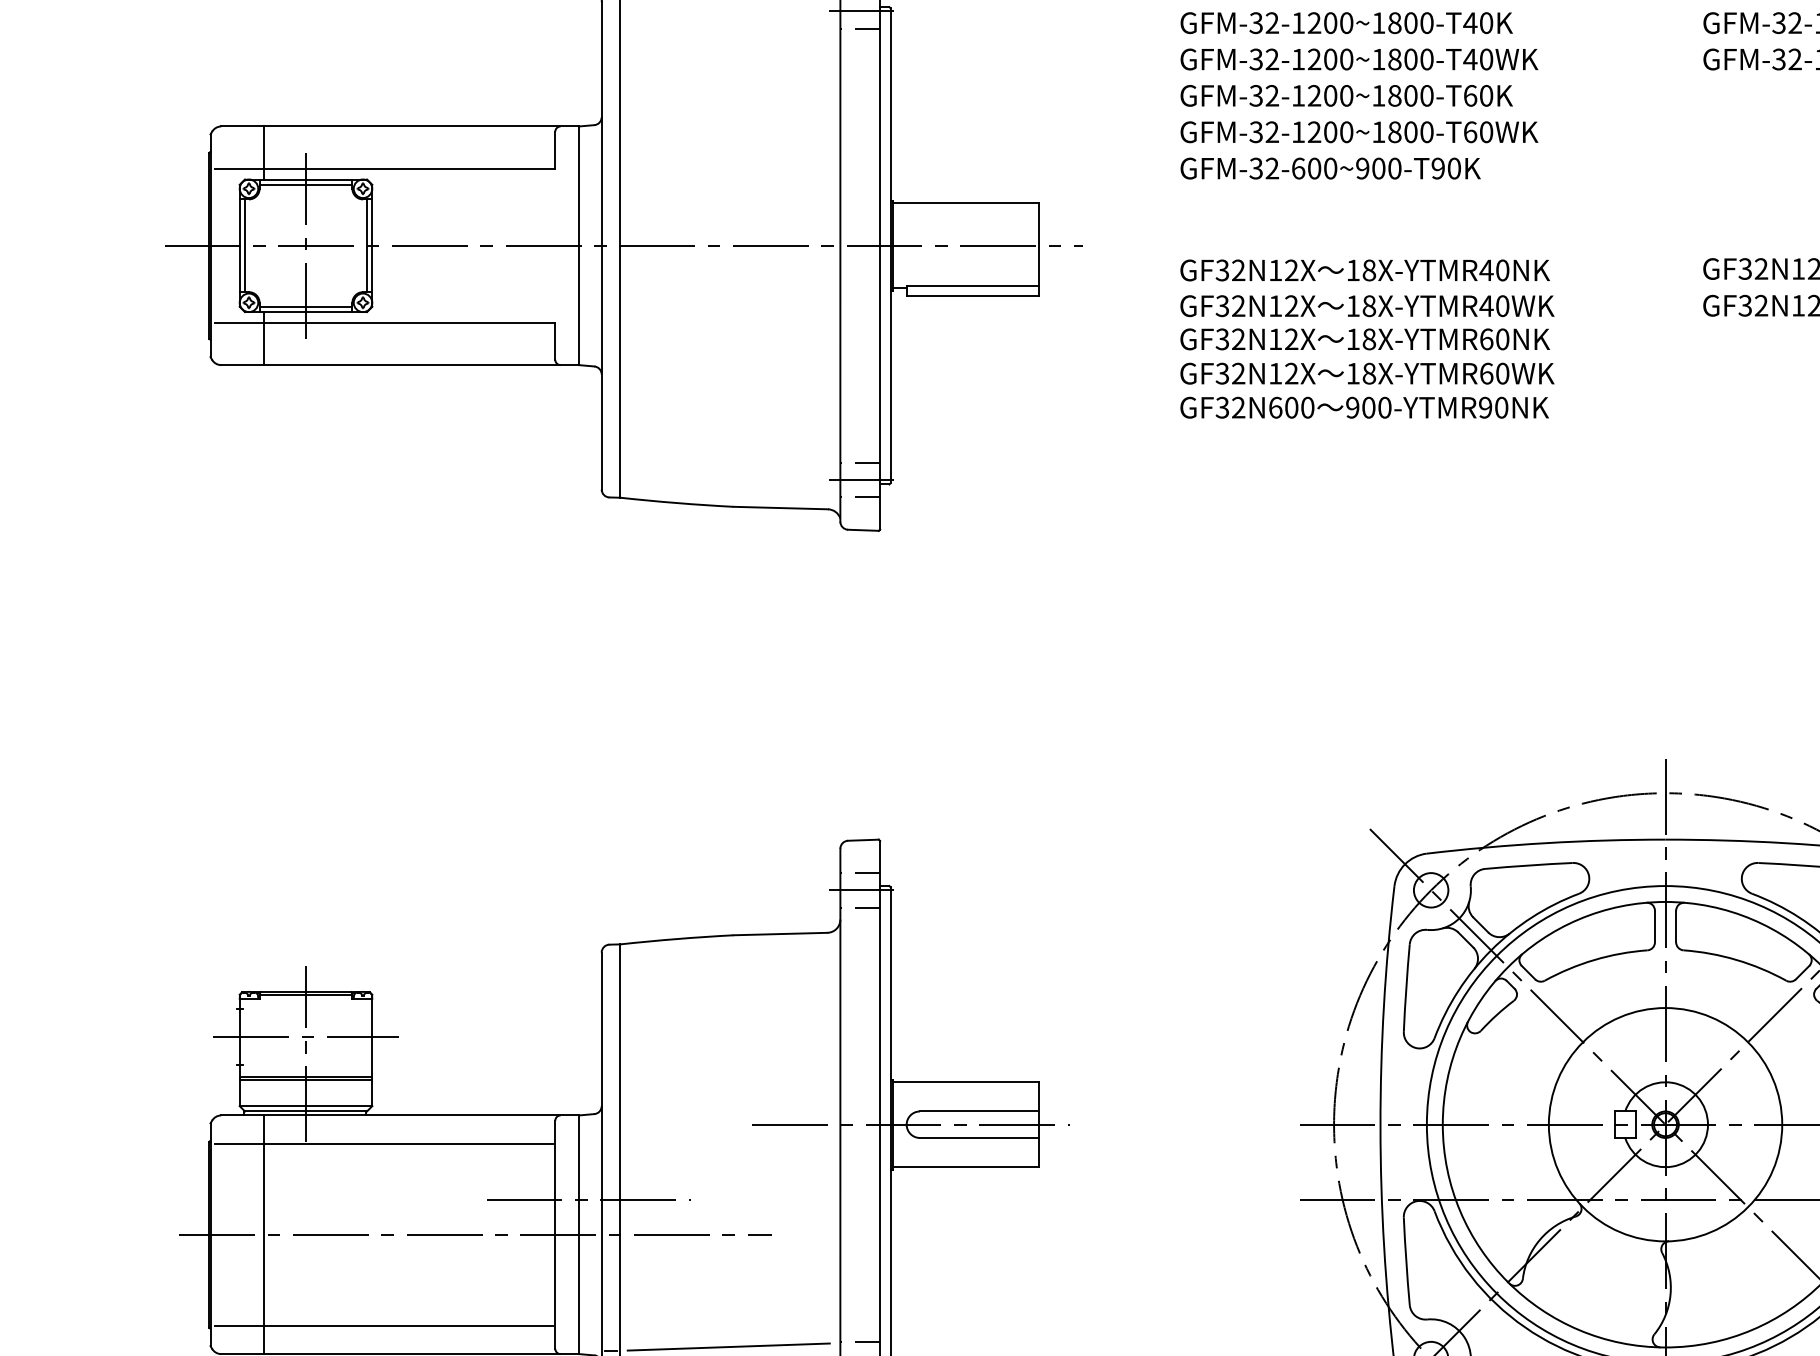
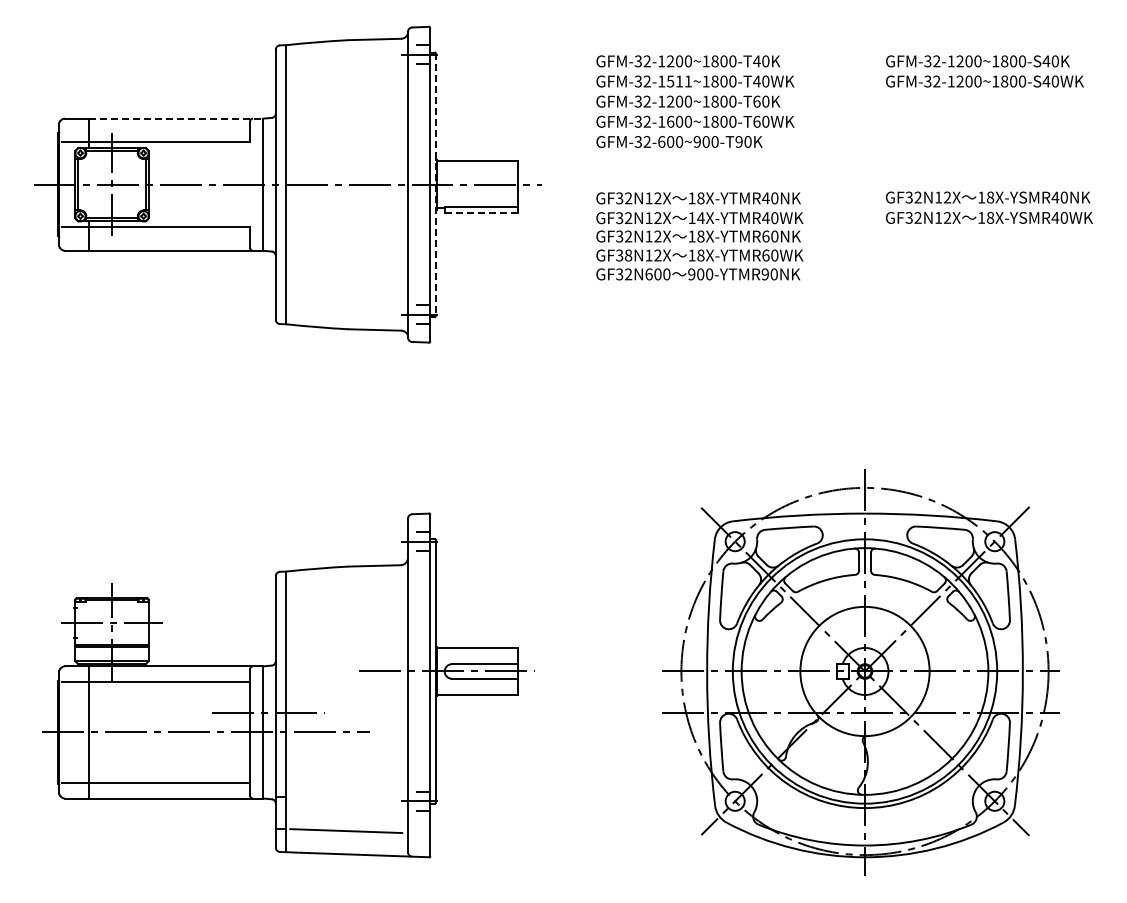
text: (1330, 59) -> (679, 81), GFM-32-1200~1800-T40WK -> GFM-32-1511~1800-T40WK
line: (422, 126) -> (176, 118), solid -> dashed
text: (1314, 131) -> (670, 121), GFM-32-1200~1800-T60WK -> GFM-32-1600~1800-T60WK
line: (890, 247) -> (435, 185), solid -> dashed
line: (973, 295) -> (481, 212), solid -> dashed
text: (1368, 306) -> (700, 218), 18X-YTMR40WK -> 14X-YTMR40WK
text: (1238, 373) -> (628, 255), GF32N12X -> GF38N12X
line: (729, 1346) -> (346, 794), removed

